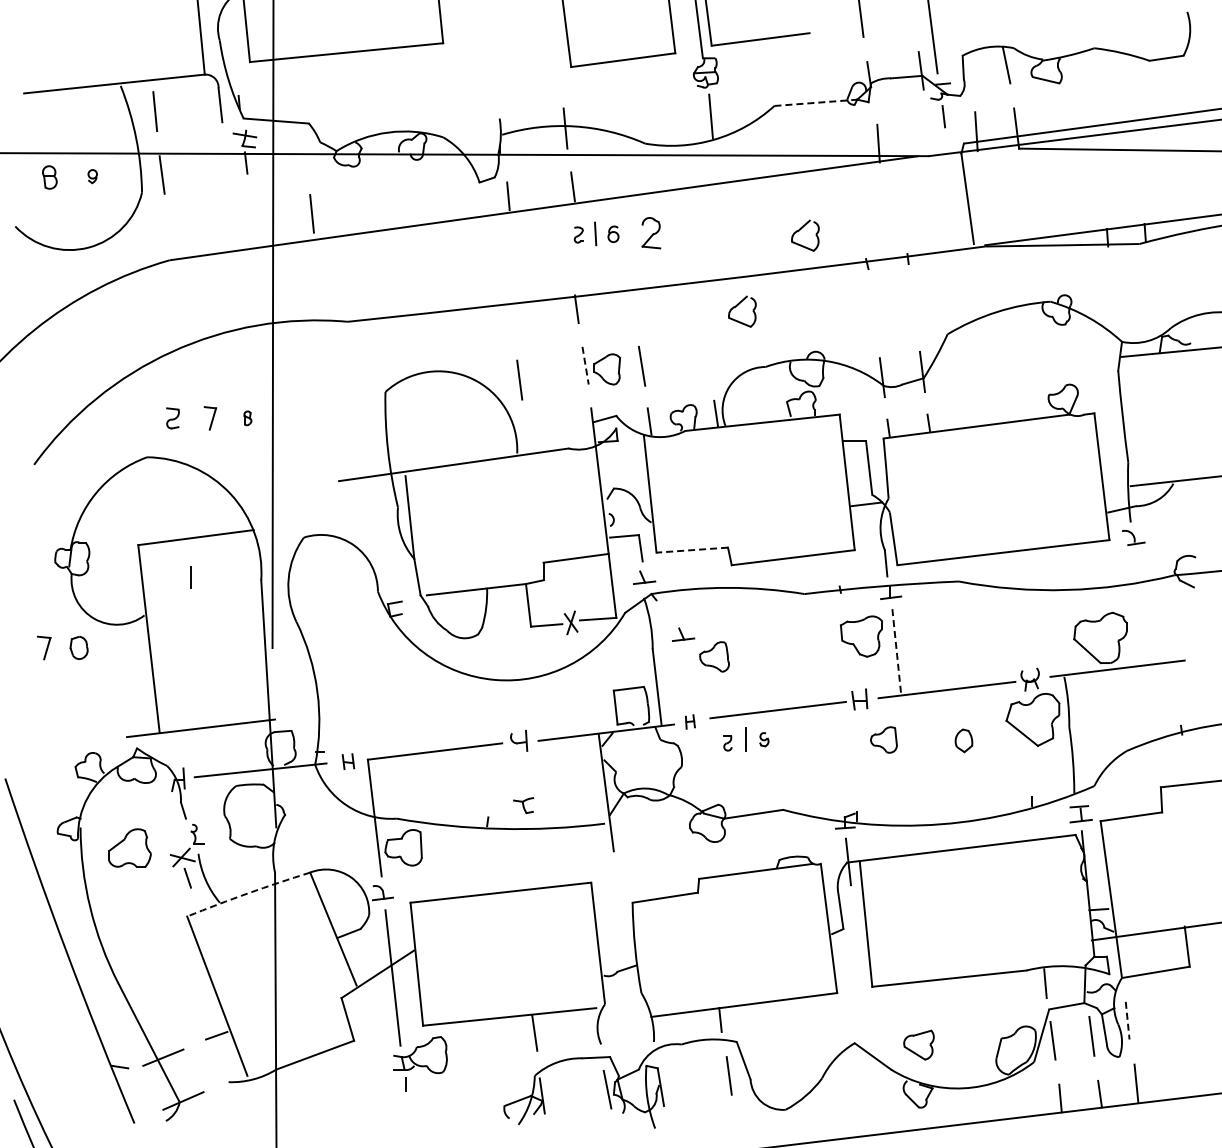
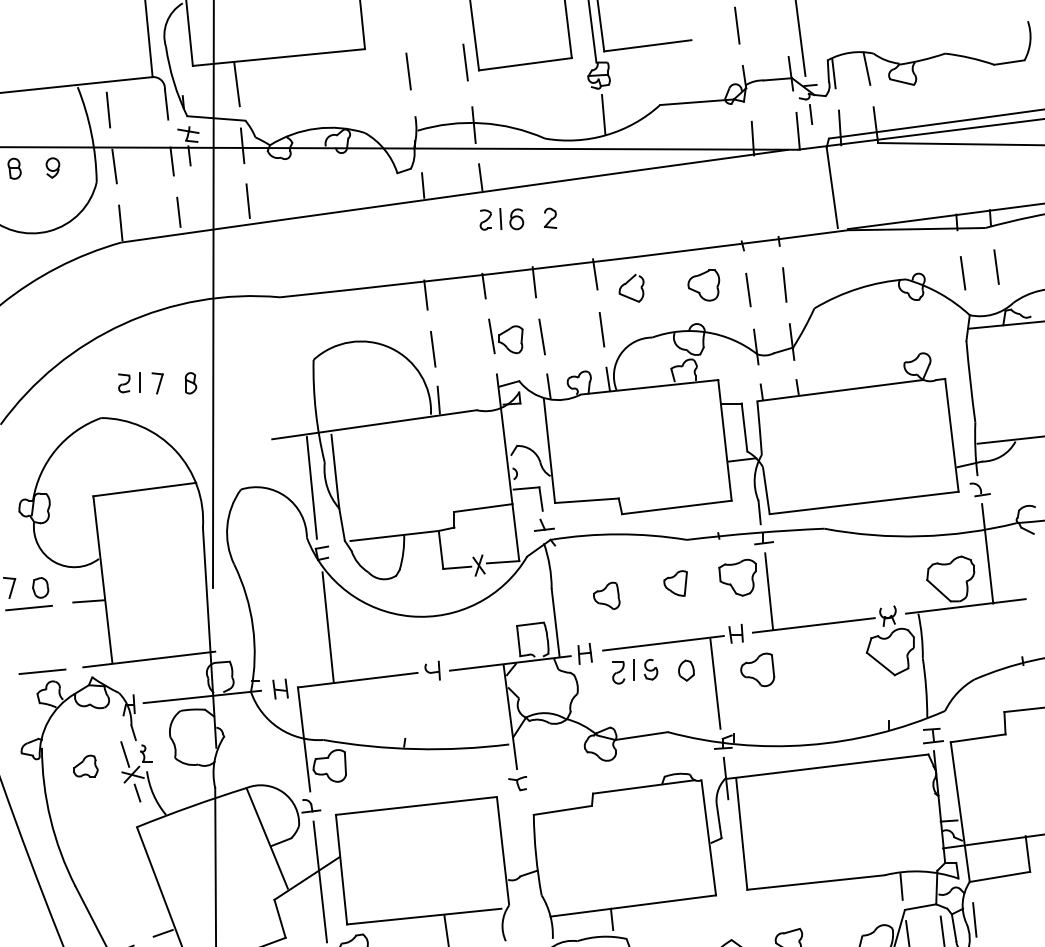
line: (555, 58) -> (465, 62), added
line: (491, 68) -> (408, 71), added
line: (969, 70) -> (833, 73), added
line: (299, 82) -> (237, 84), added
line: (815, 102) -> (696, 101), dashed -> solid
line: (929, 135) -> (798, 131), added
line: (305, 151) -> (242, 145), added
line: (226, 169) -> (171, 161), added
part: (92, 176) -> (52, 167), size x1.67
line: (234, 226) -> (179, 212), added
part: (800, 230) -> (683, 215), removed
part: (651, 232) -> (550, 217), size x0.71
part: (578, 234) -> (485, 219), size x1.43
part: (613, 234) -> (516, 219), size x1.43
line: (168, 237) -> (120, 222), added
line: (1151, 287) -> (996, 266), added
line: (1113, 294) -> (962, 273), added
line: (701, 296) -> (595, 274), added
line: (633, 304) -> (534, 281), added
line: (914, 307) -> (784, 284), added
part: (823, 308) -> (703, 285), added
line: (873, 313) -> (748, 289), added
line: (511, 318) -> (425, 294), added
line: (708, 358) -> (601, 330), added
line: (585, 366) -> (491, 337), dashed -> solid
part: (247, 418) -> (190, 383), size x1.67
line: (525, 437) -> (438, 400), added
line: (383, 535) -> (311, 487), added
line: (692, 550) -> (587, 501), dashed -> solid
line: (190, 577) -> (139, 382), moved
line: (1141, 609) -> (987, 553), added
part: (683, 634) -> (579, 575), removed
part: (791, 642) -> (675, 583), added
line: (896, 651) -> (768, 591), dashed -> solid
line: (132, 662) -> (88, 600), added
line: (65, 670) -> (28, 607), added
line: (401, 691) -> (327, 626), added
part: (690, 721) -> (585, 653), size x1.67
part: (764, 739) -> (651, 669), size x1.67
part: (883, 739) -> (757, 669), size x1.43
part: (963, 740) -> (686, 670), moved
line: (80, 741) -> (41, 671), added
part: (727, 743) -> (618, 673), size x1.67
line: (836, 755) -> (715, 683), added
part: (348, 761) -> (280, 689), size x1.43
part: (523, 805) -> (517, 783), moved
line: (173, 834) -> (124, 754), added
part: (130, 847) -> (86, 765), size x0.62
arc: (248, 893) -> (191, 806), dashed -> solid
line: (1127, 1020) -> (974, 919), dashed -> solid

